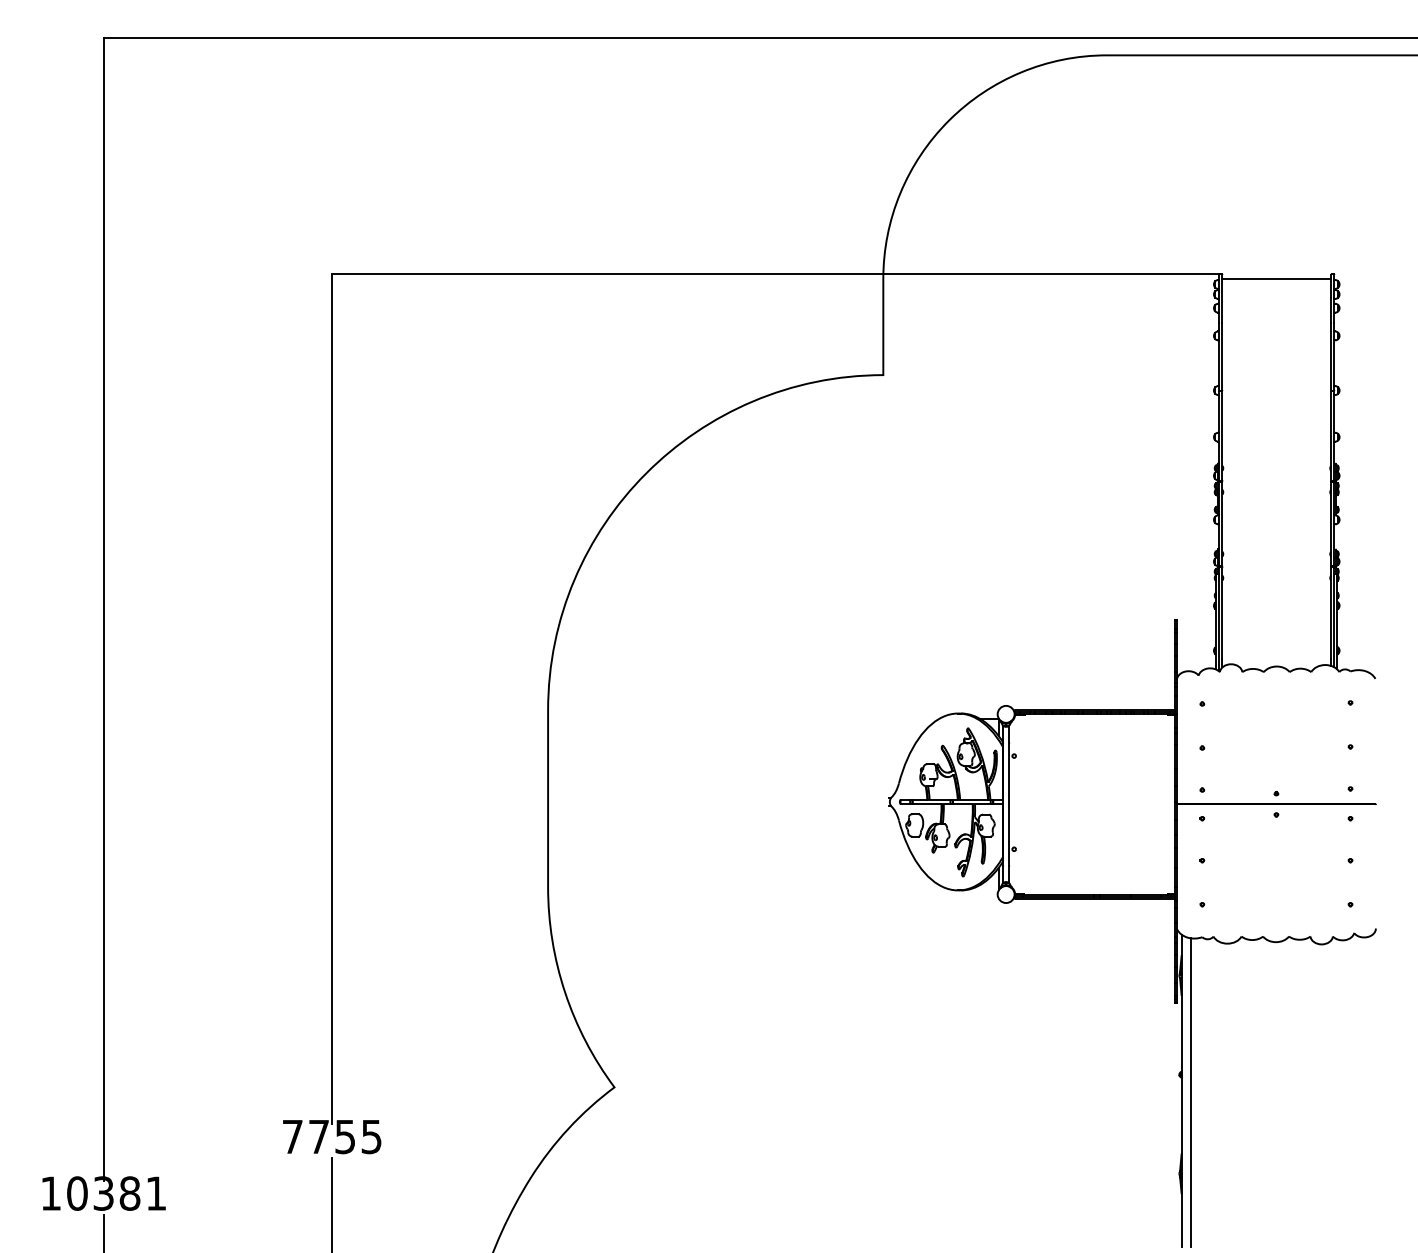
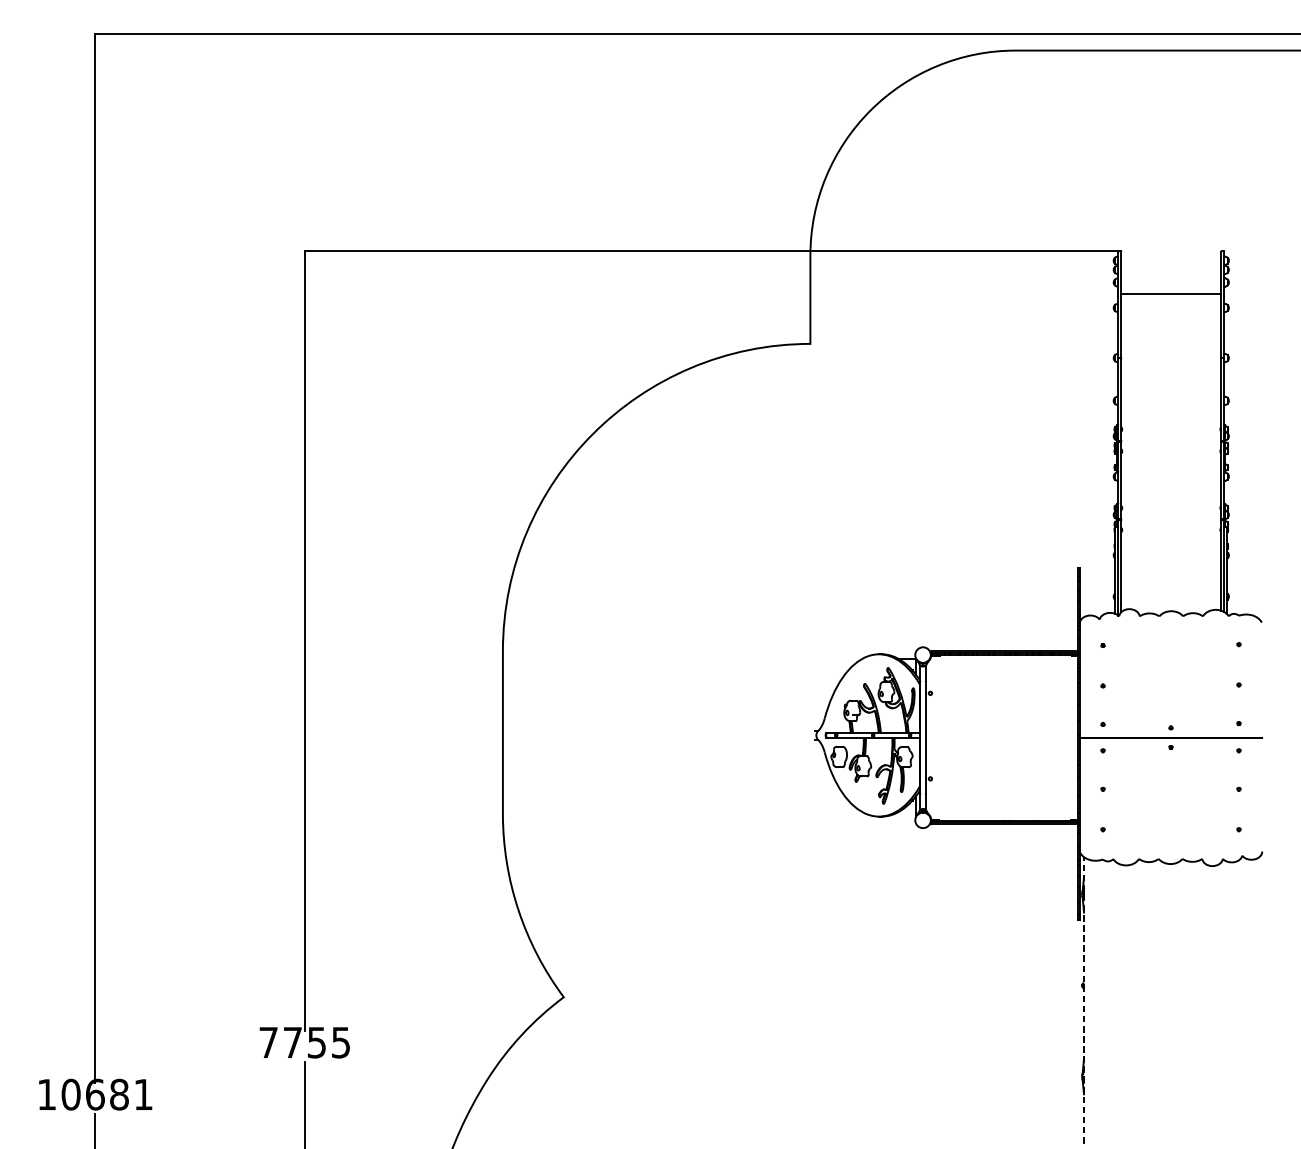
line: (1276, 278) -> (1171, 293), moved
line: (1181, 1090) -> (1083, 1000), solid -> dashed
line: (1191, 1092) -> (1093, 1001), removed
text: (103, 1193) -> (95, 1094), 10381 -> 10681

